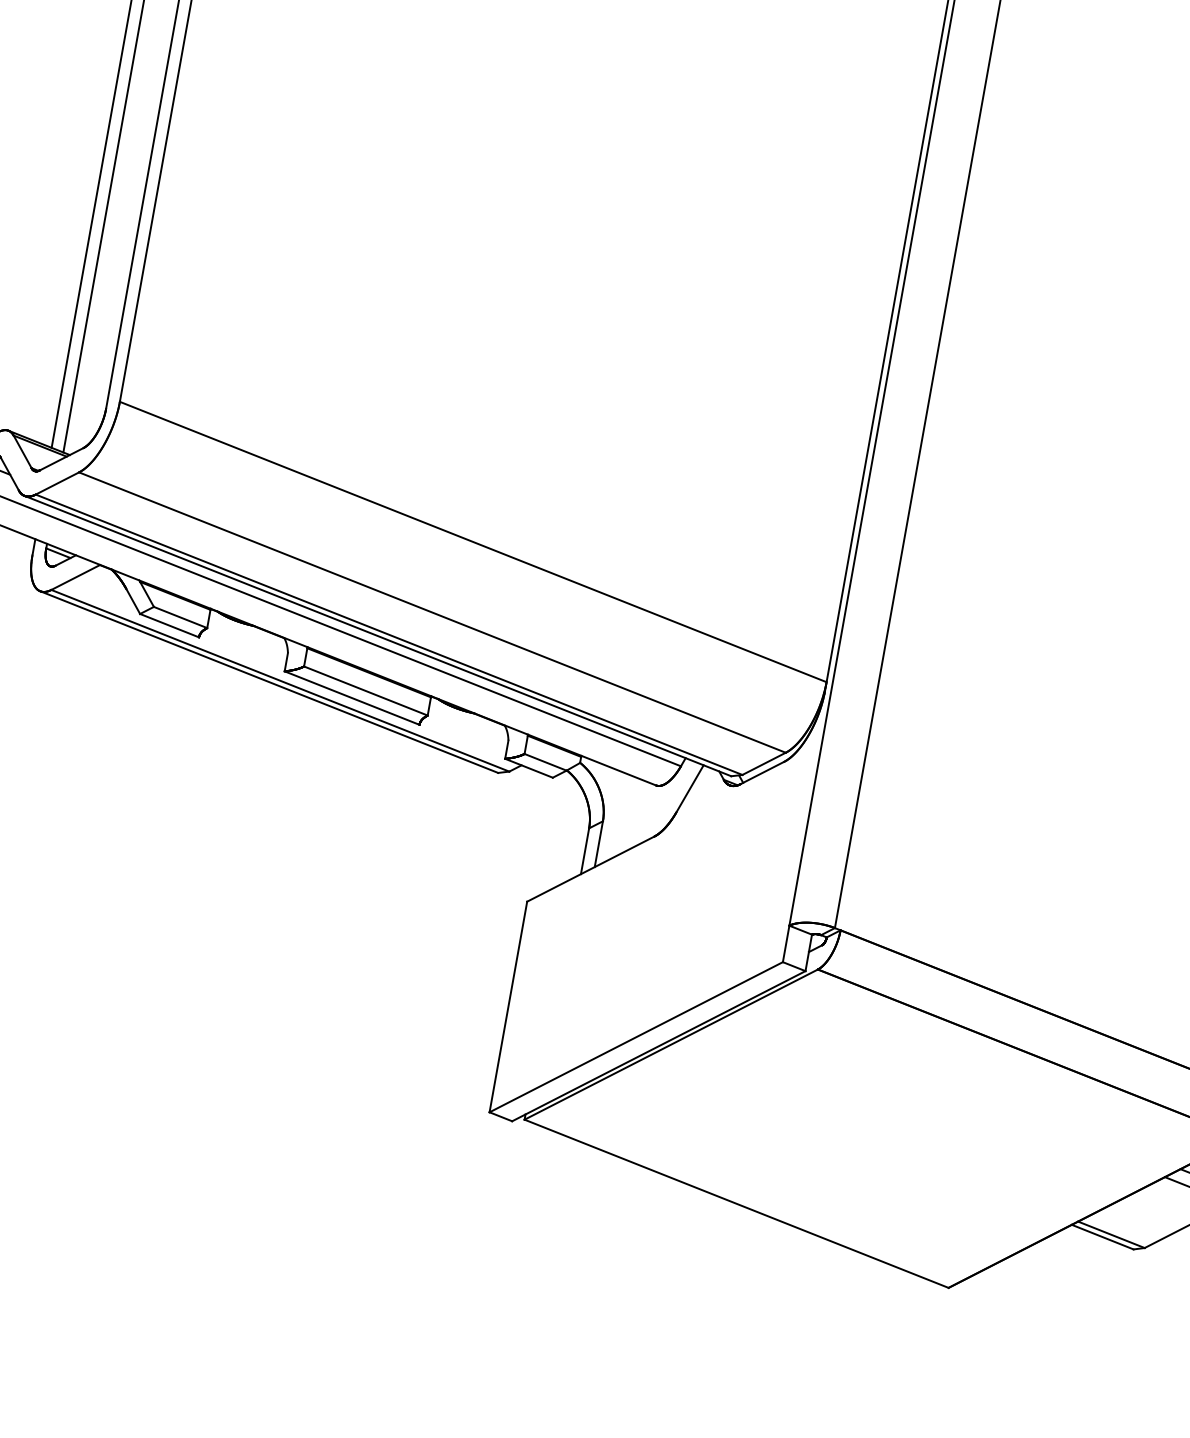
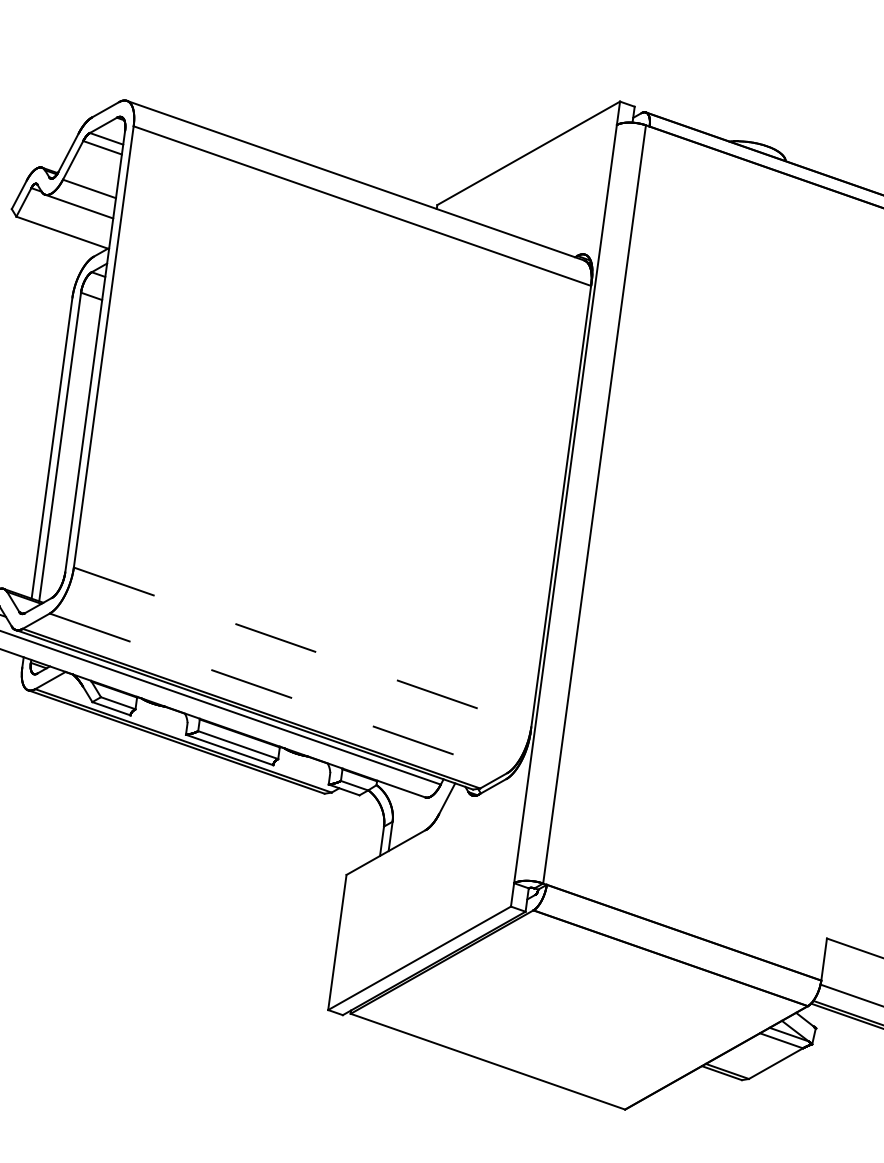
line: (474, 542) -> (303, 647), solid -> dashed
line: (432, 612) -> (278, 693), solid -> dashed

